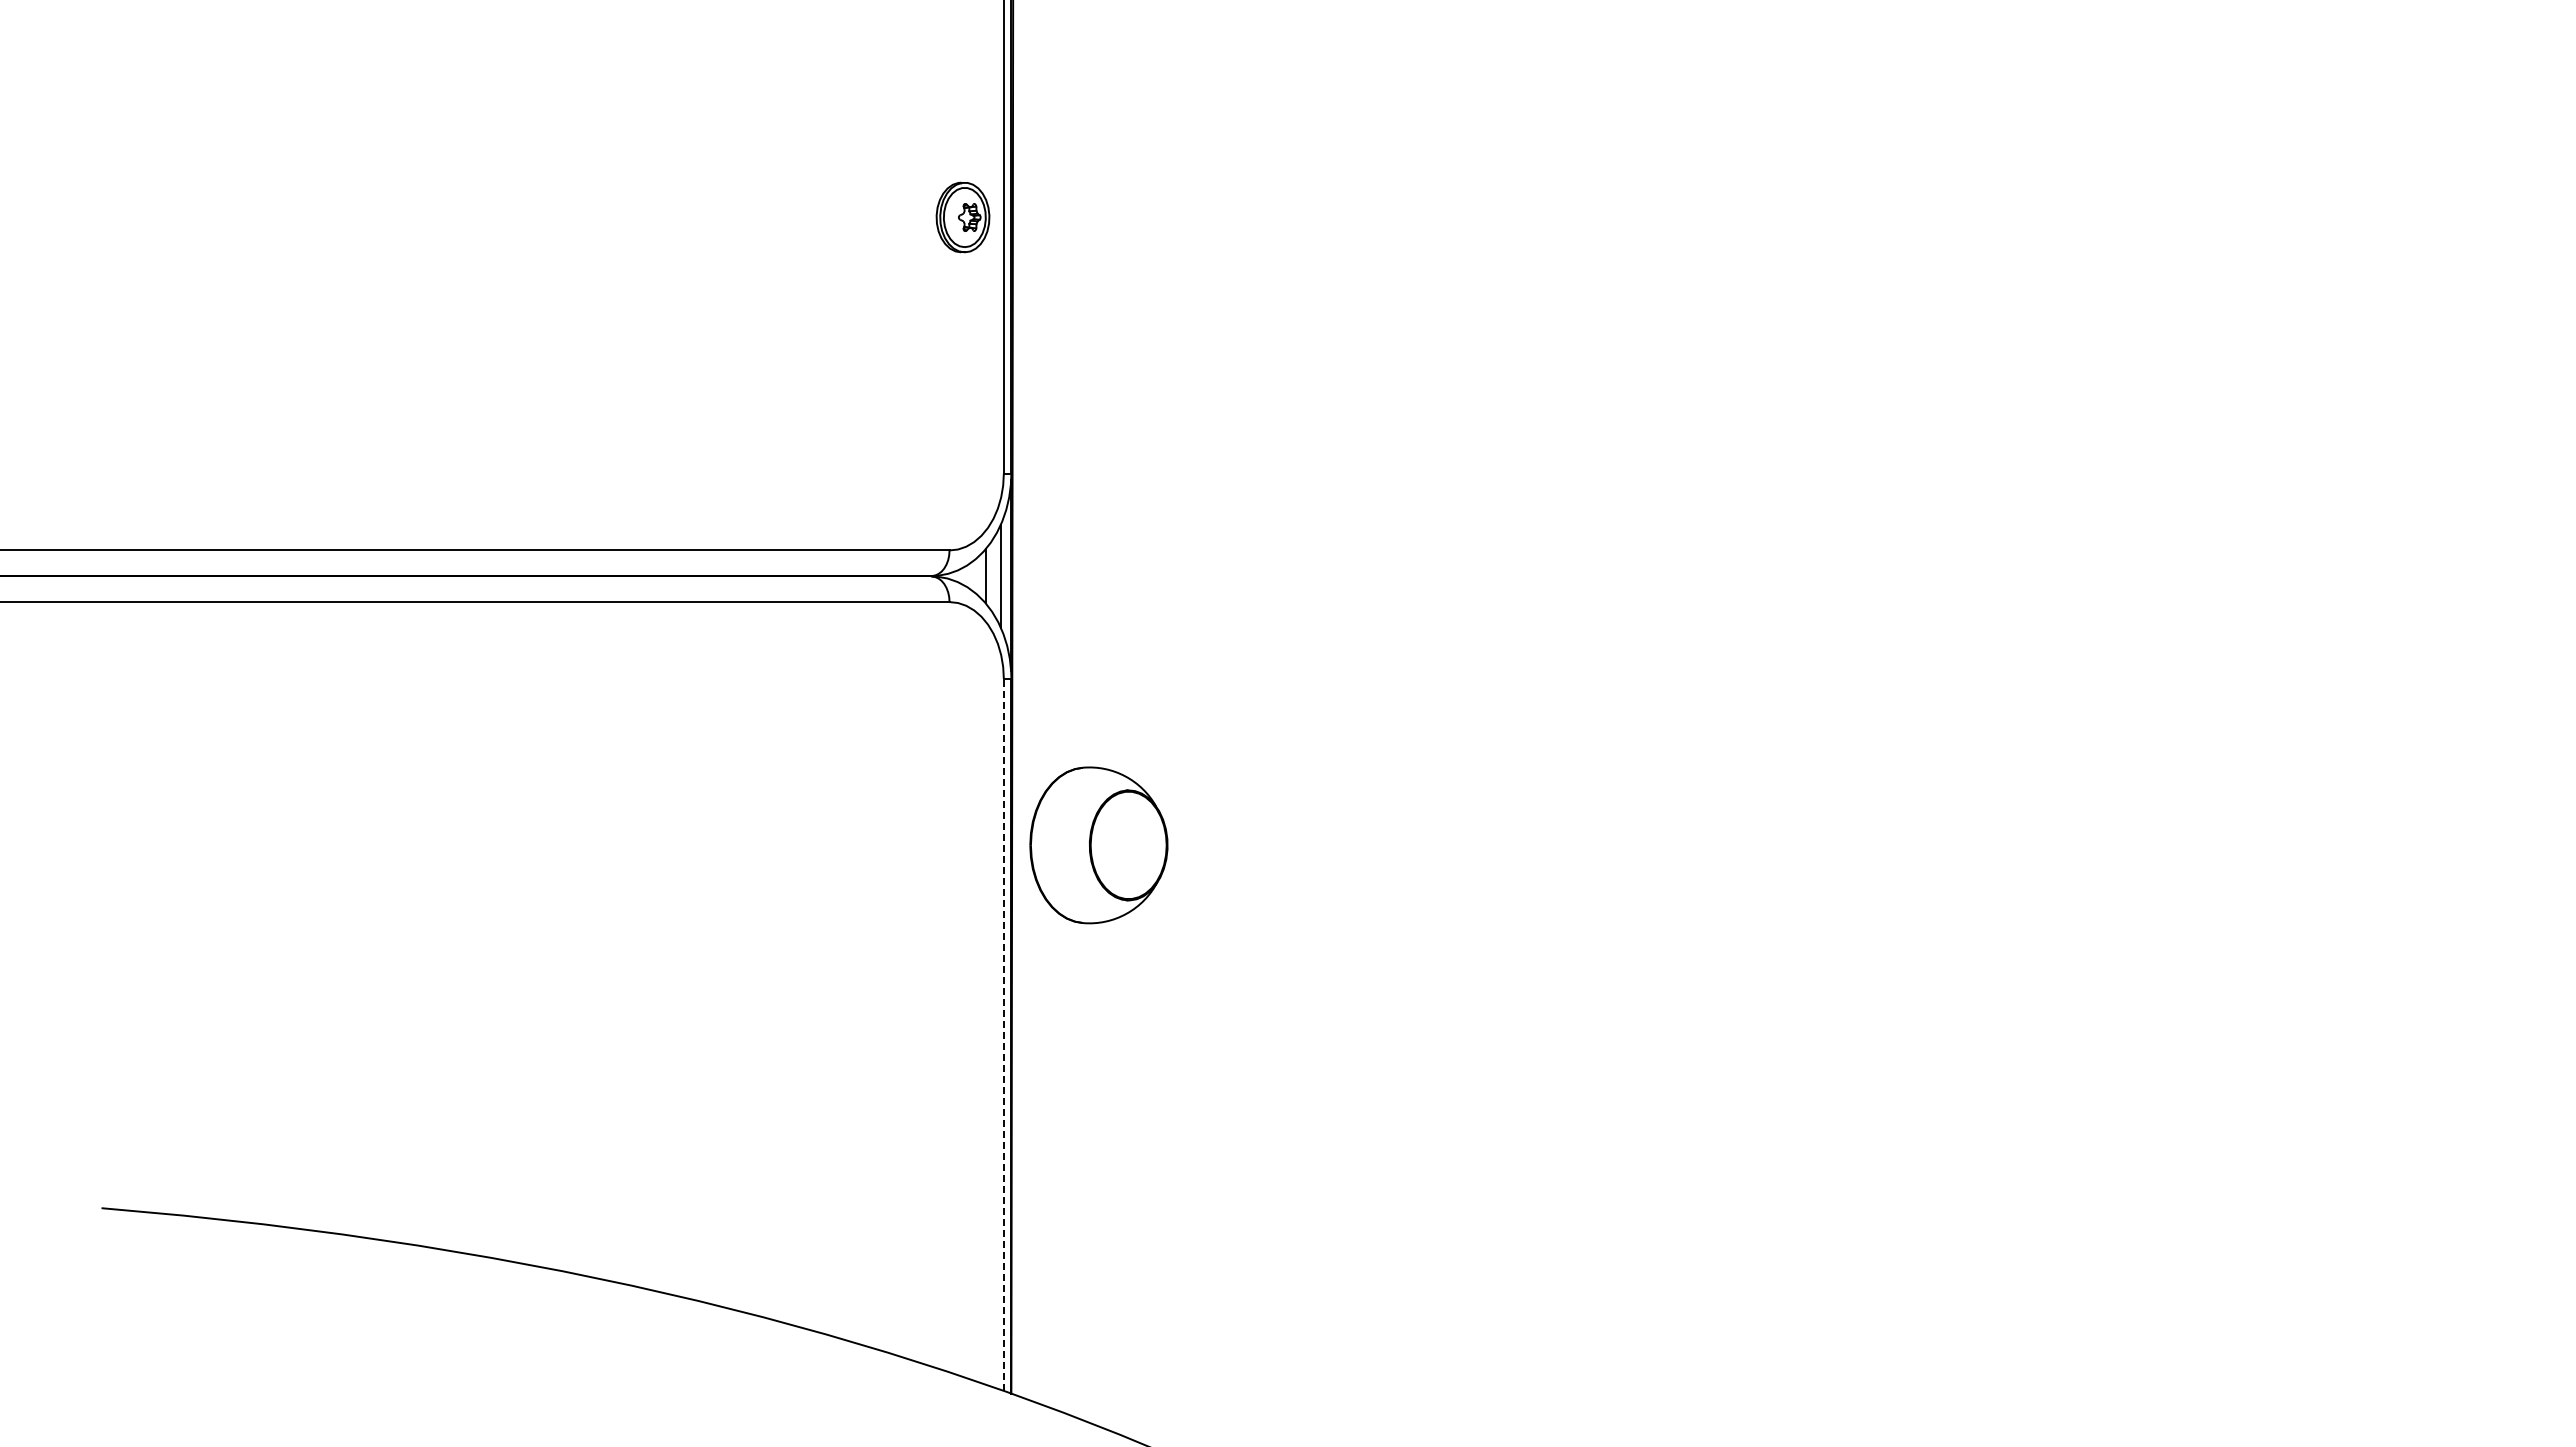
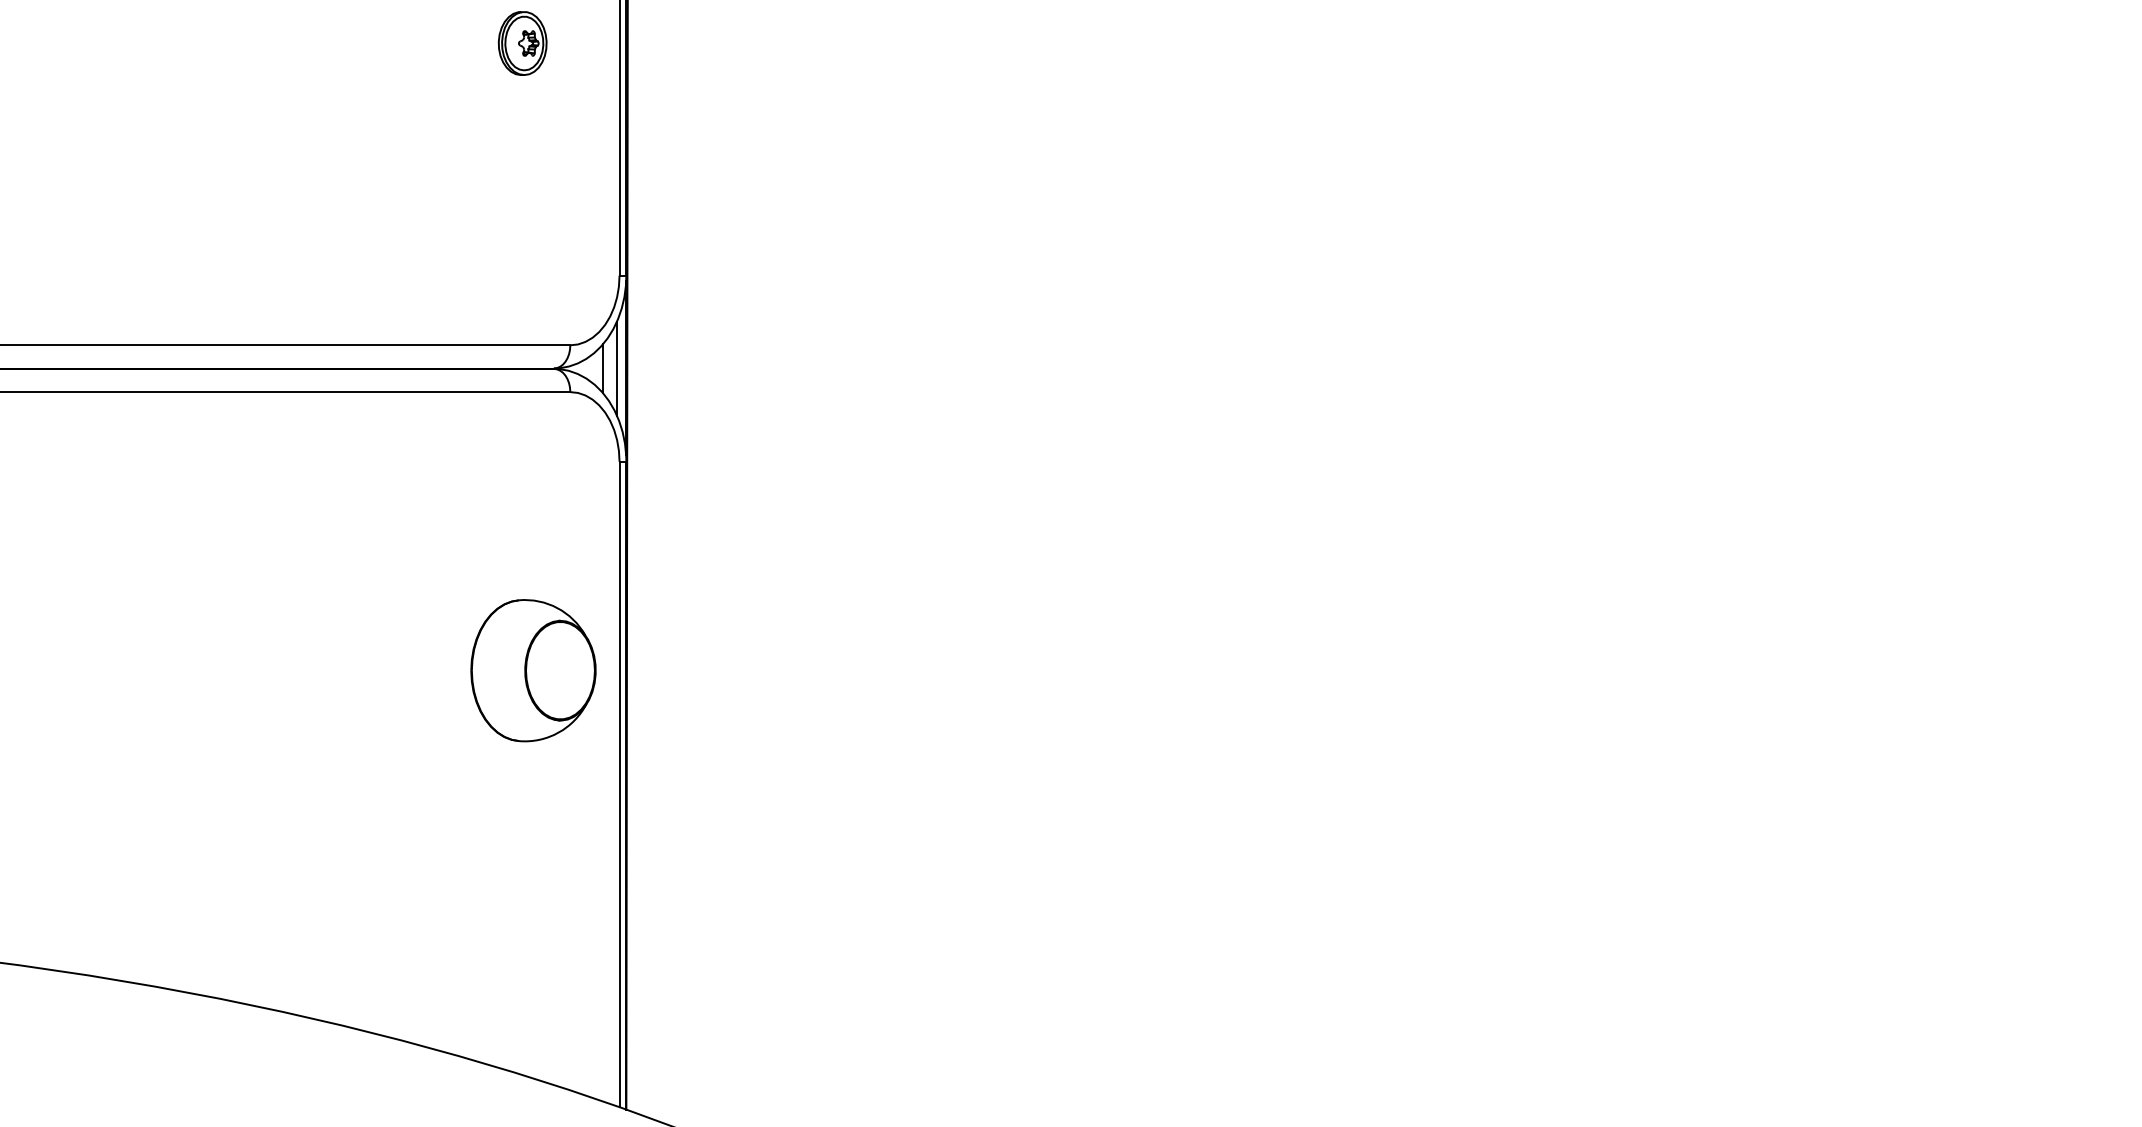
part: (962, 217) -> (522, 43), moved
part: (1098, 845) -> (533, 670), moved
line: (1003, 1034) -> (619, 784), dashed -> solid

